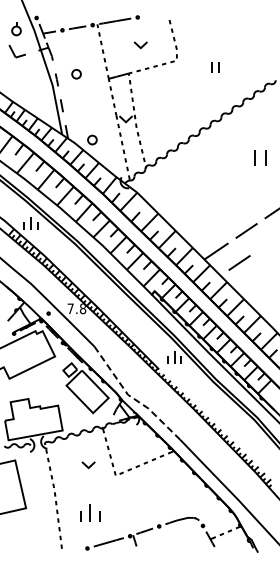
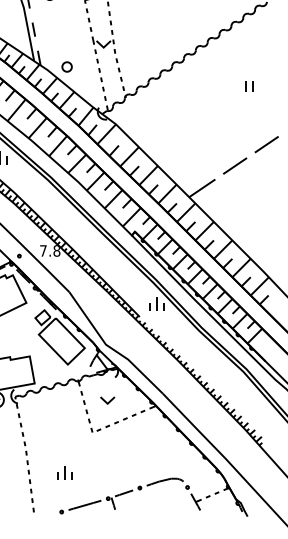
part: (259, 157) -> (249, 86), size x0.62
line: (239, 262) -> (227, 200), removed
line: (132, 397) -> (110, 347), dashed -> solid
part: (88, 465) -> (107, 400), moved
part: (90, 512) -> (65, 472), size x0.71

